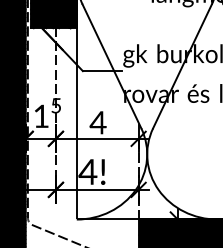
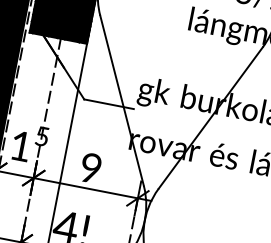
text: (97, 122) -> (90, 167), 4 -> 9

